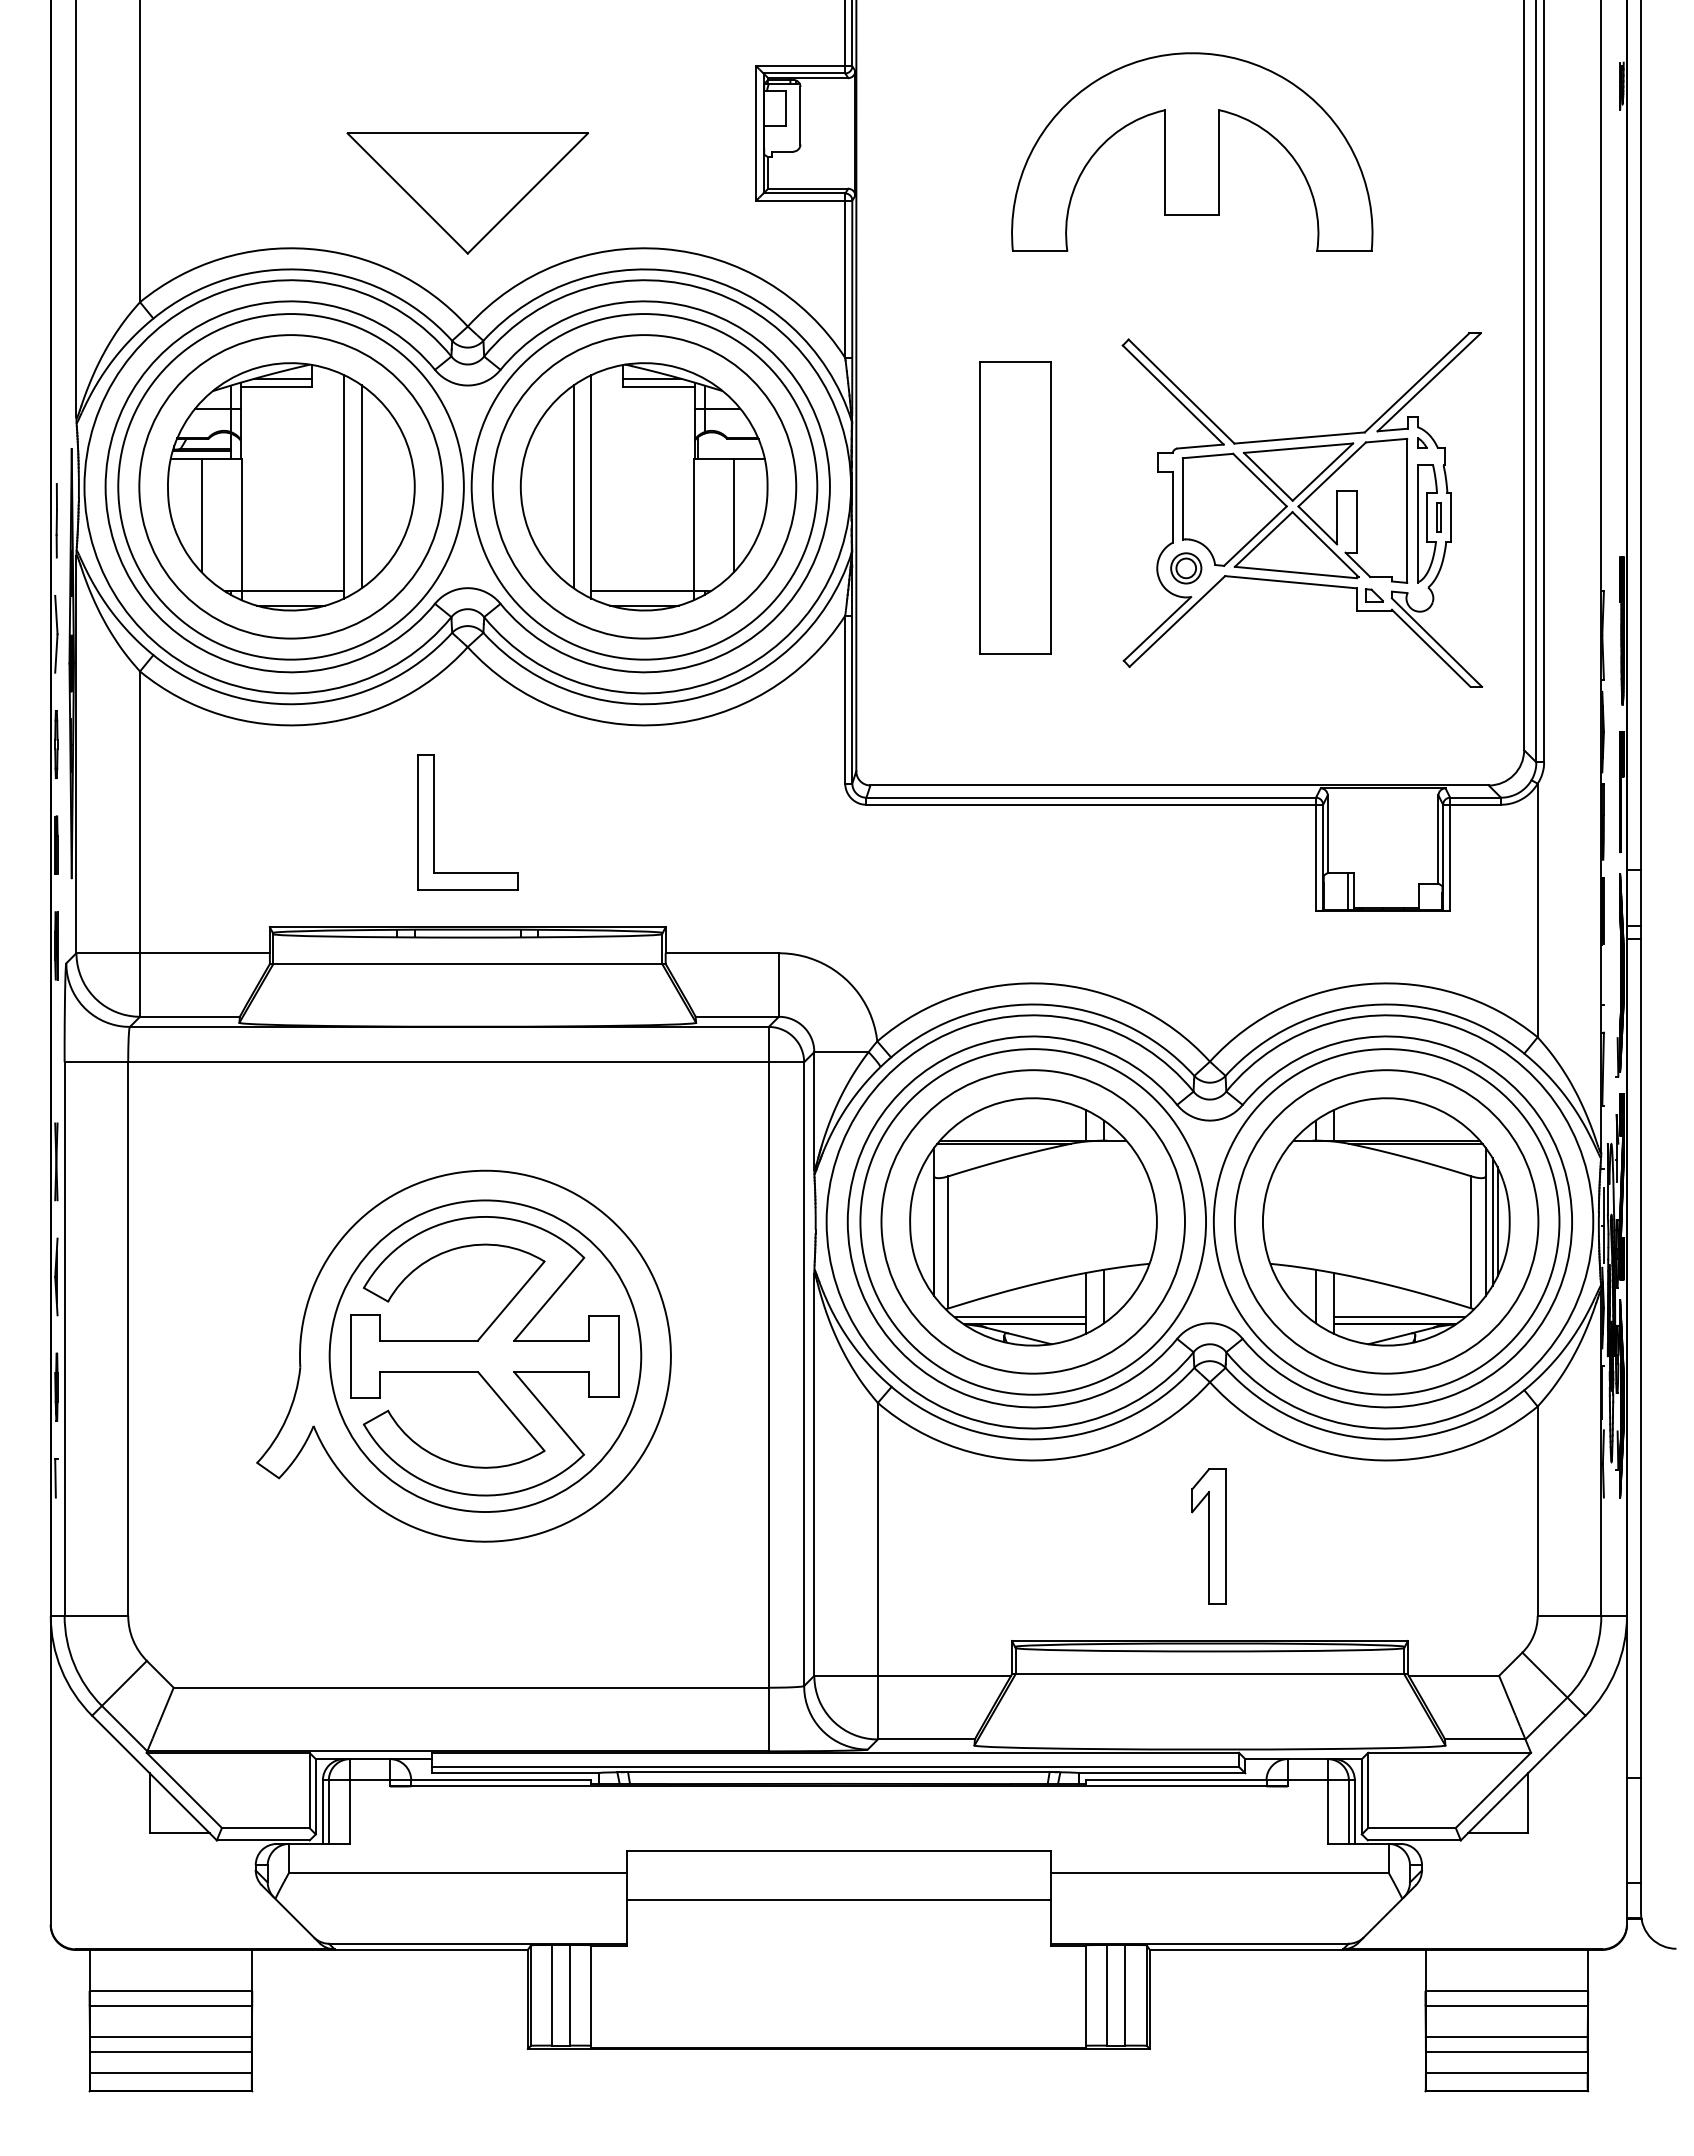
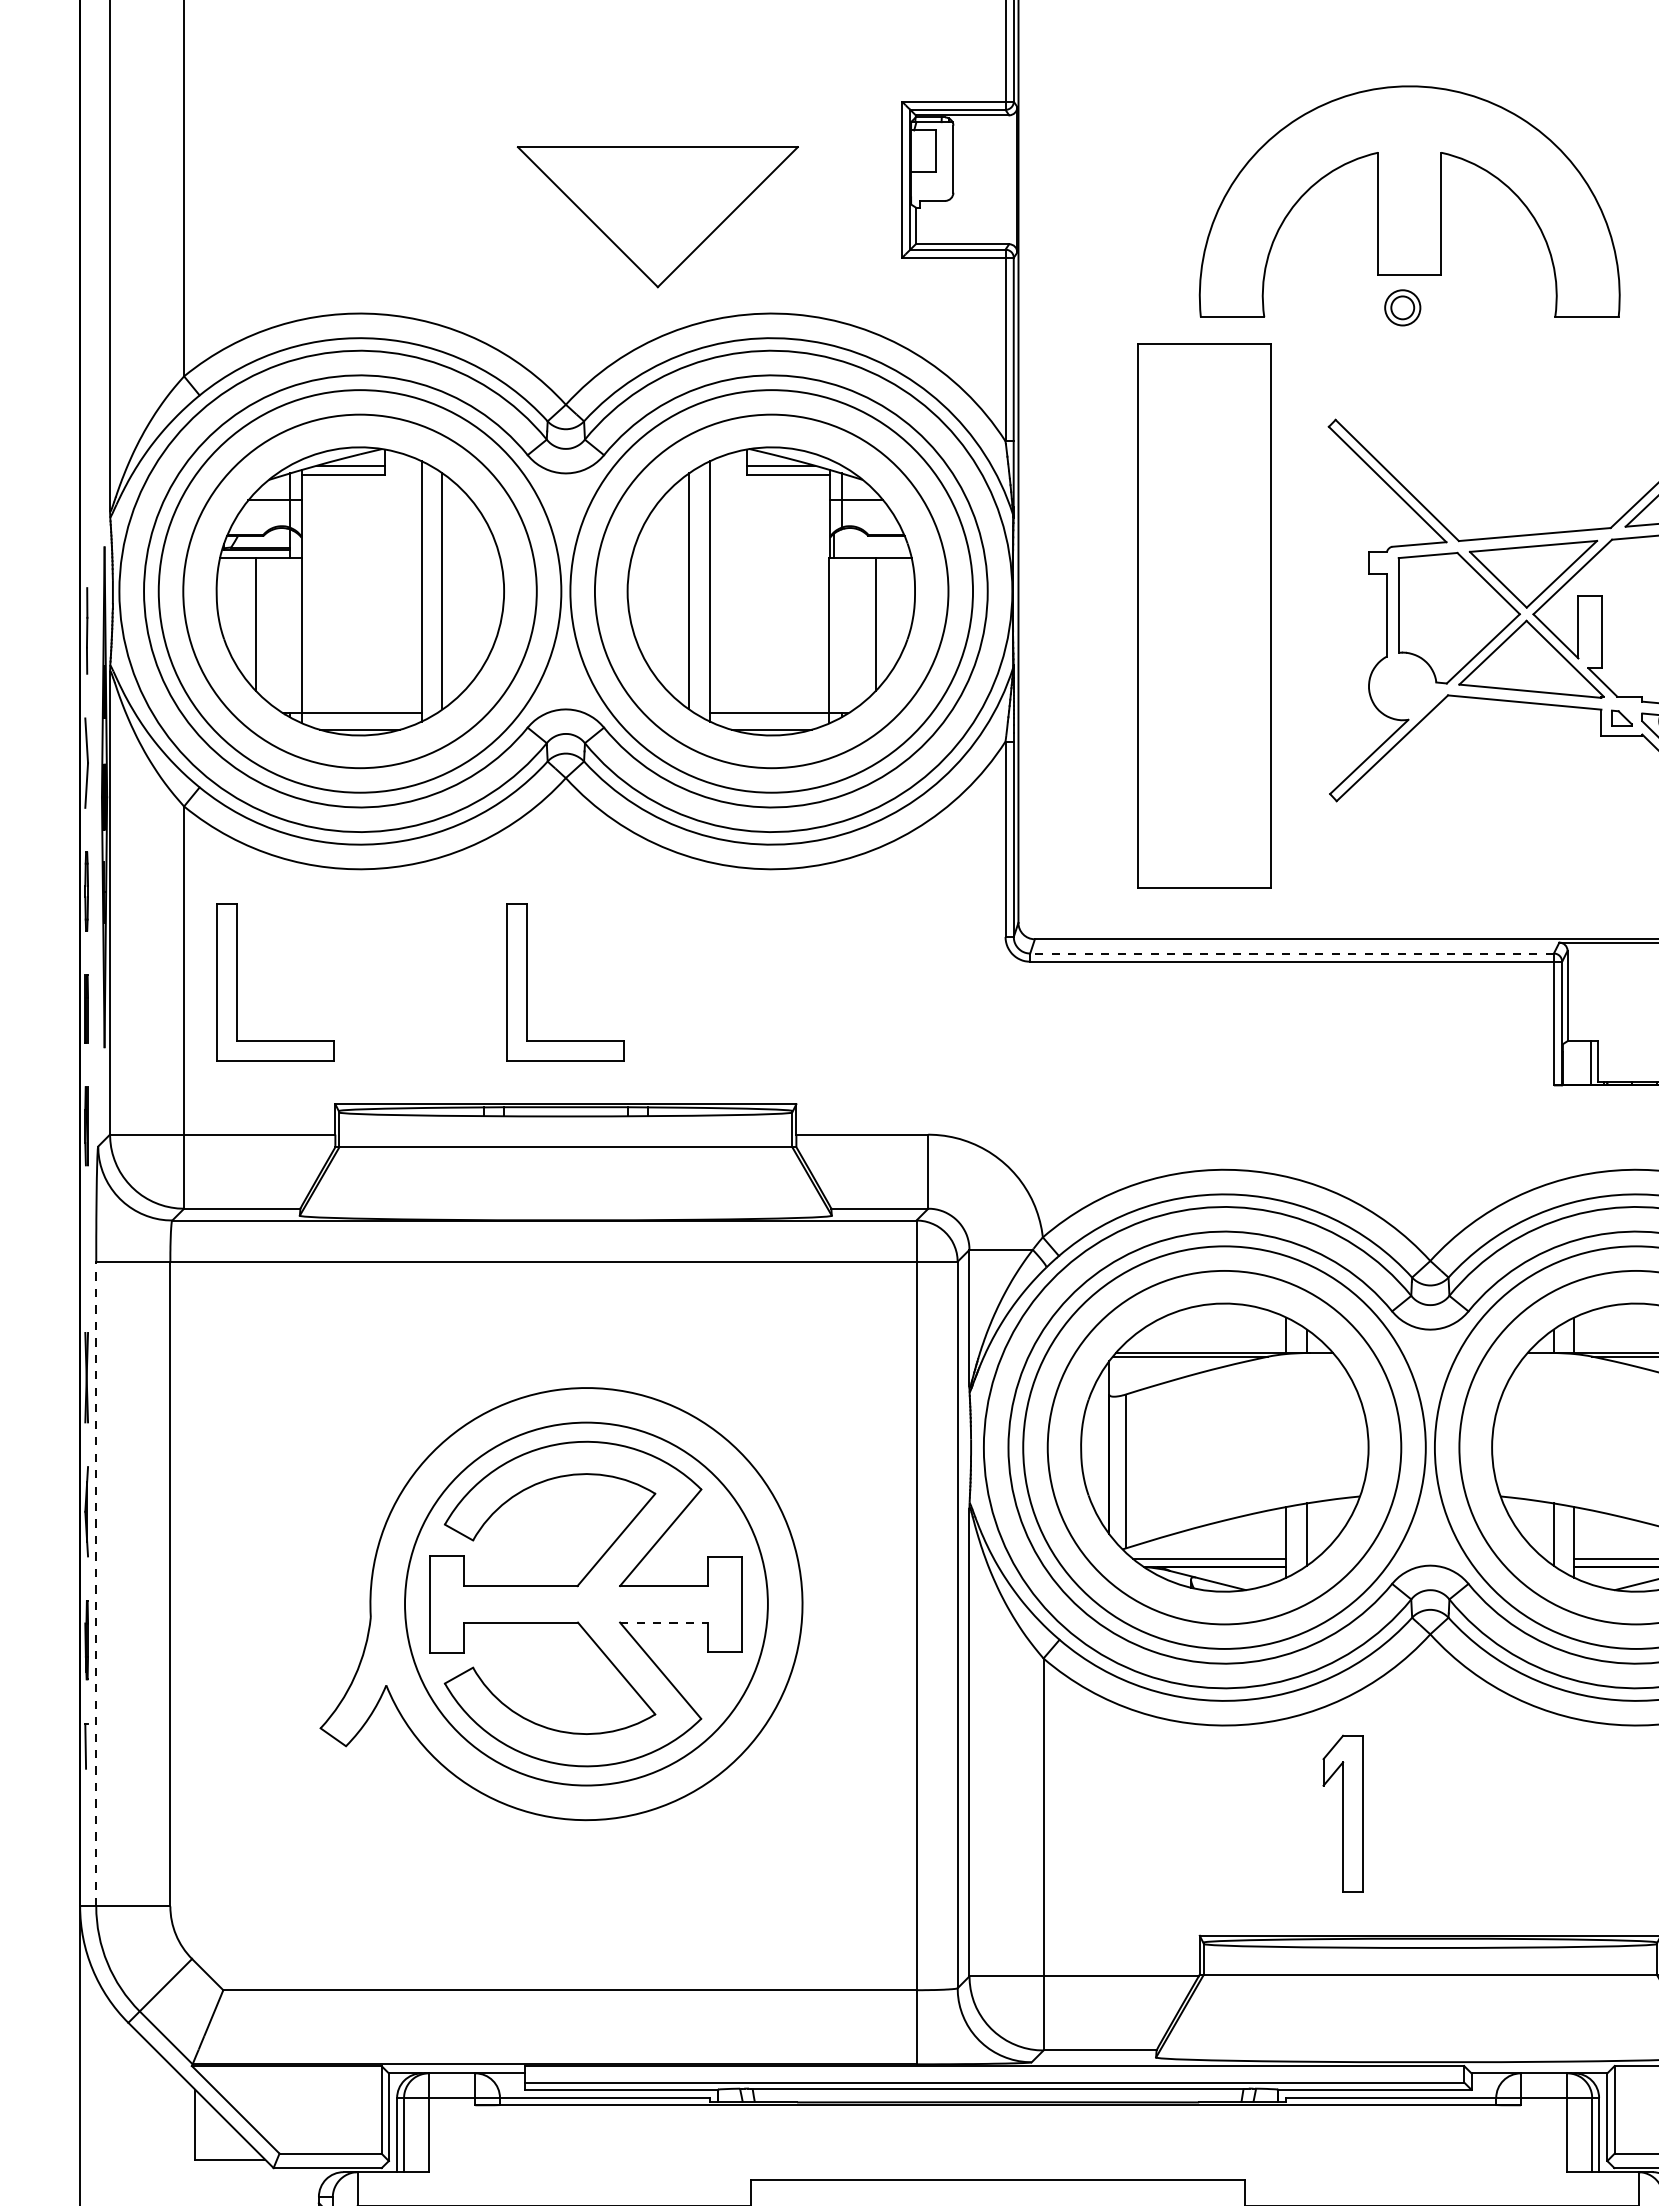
part: (467, 193) -> (657, 217), moved
part: (1015, 507) -> (1203, 615), size x1.6
part: (1186, 568) -> (1403, 307), moved
line: (1091, 797) -> (1292, 953), solid -> dashed
part: (185, 822) -> (237, 982), added
line: (64, 1339) -> (96, 1584), solid -> dashed
line: (551, 1372) -> (663, 1623), solid -> dashed
part: (1208, 1536) -> (1342, 1814), moved

